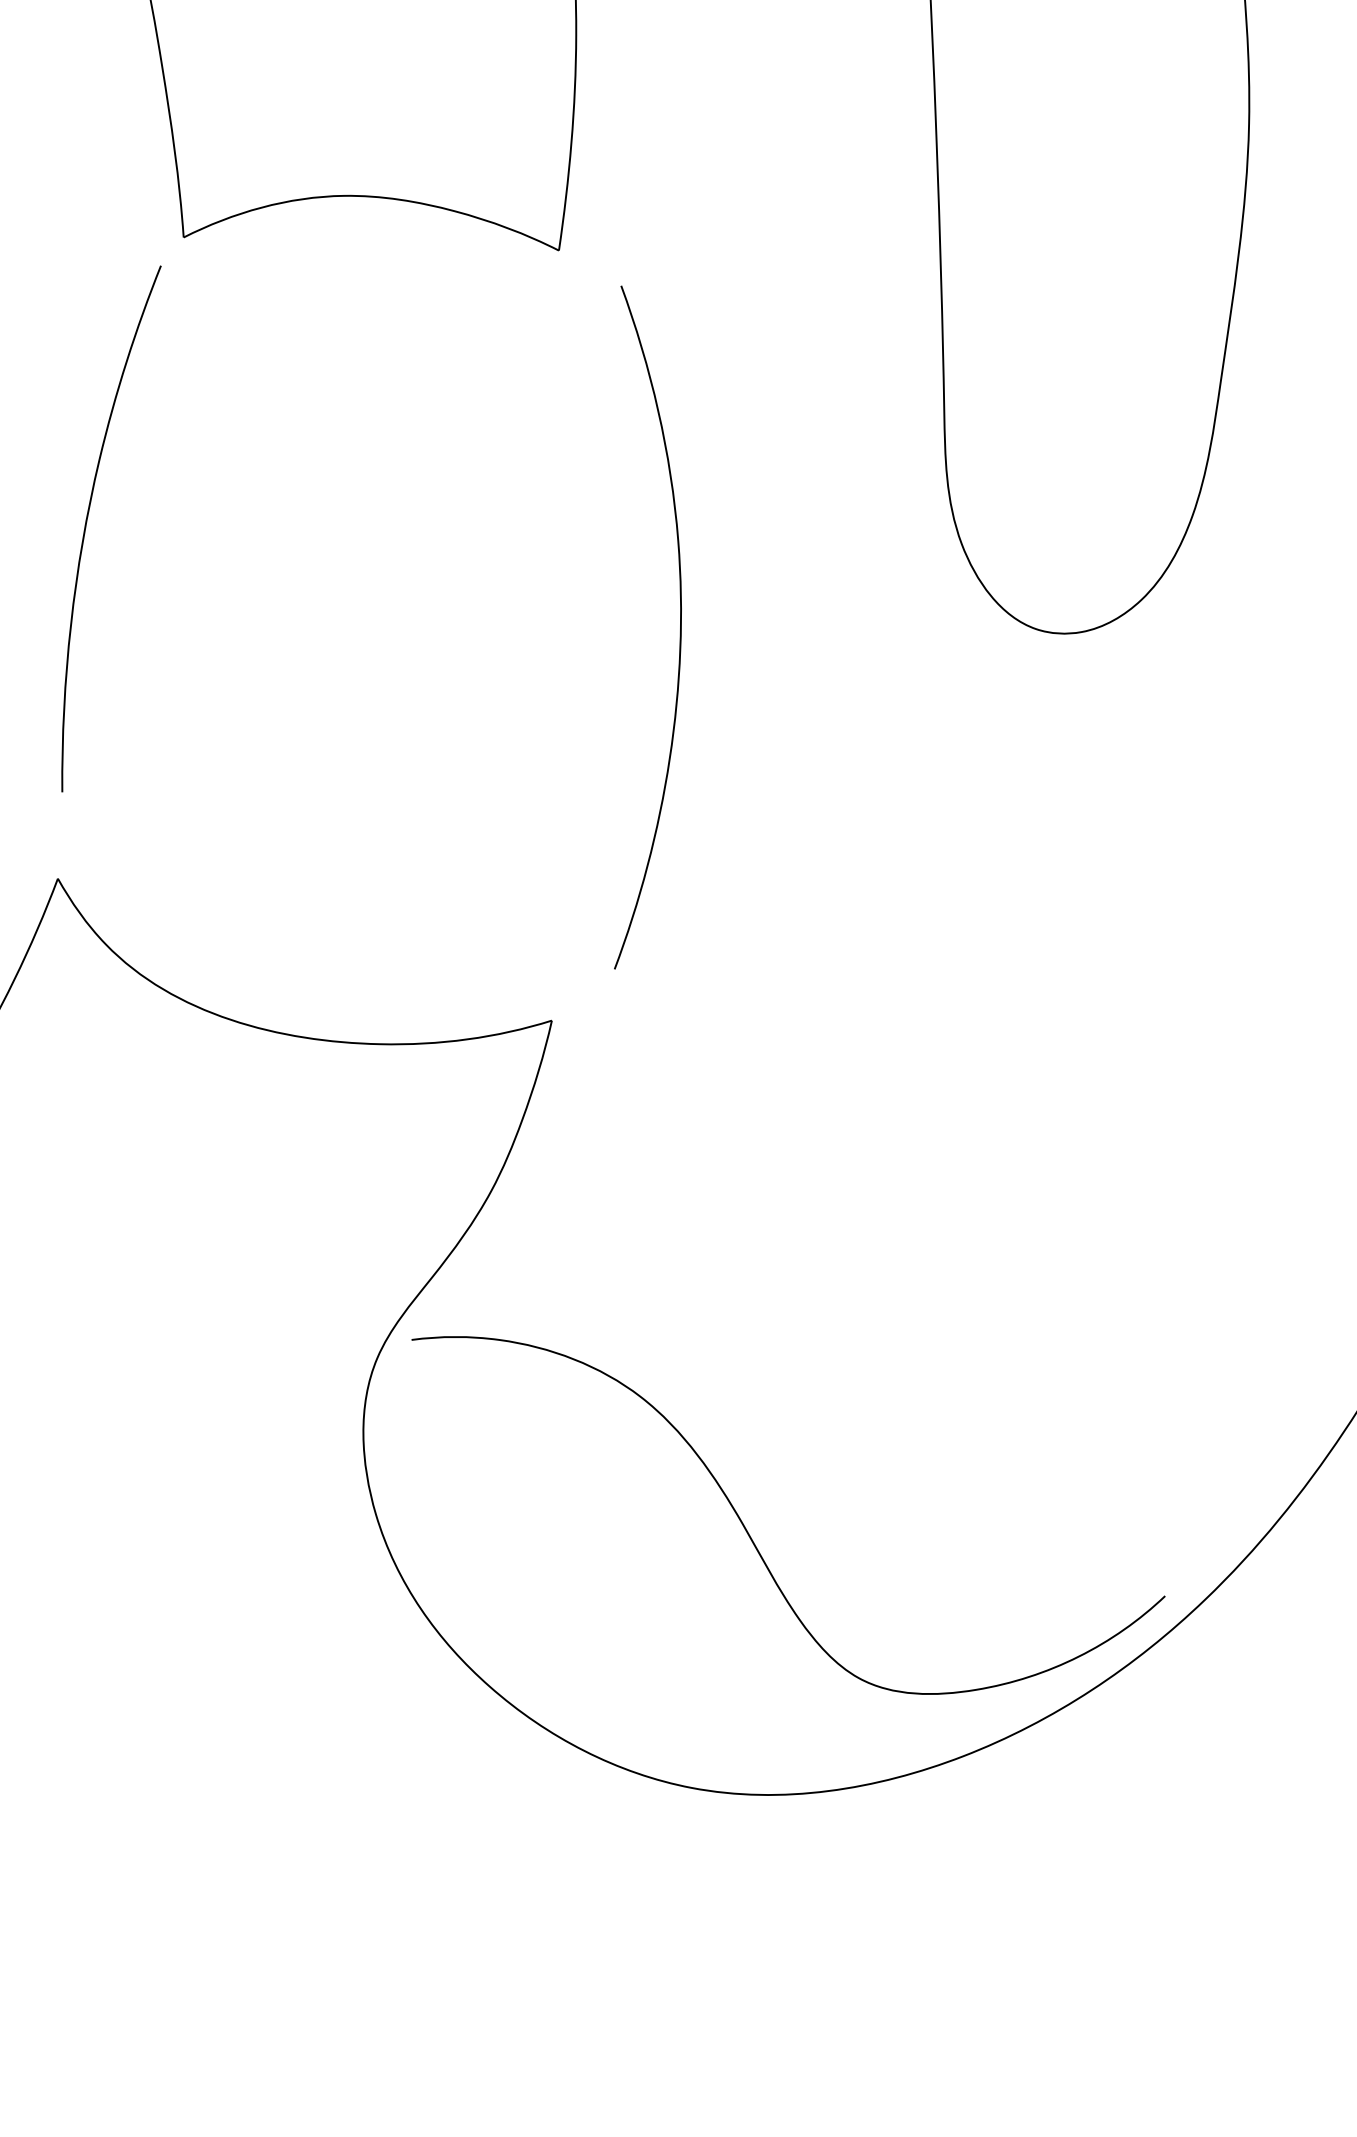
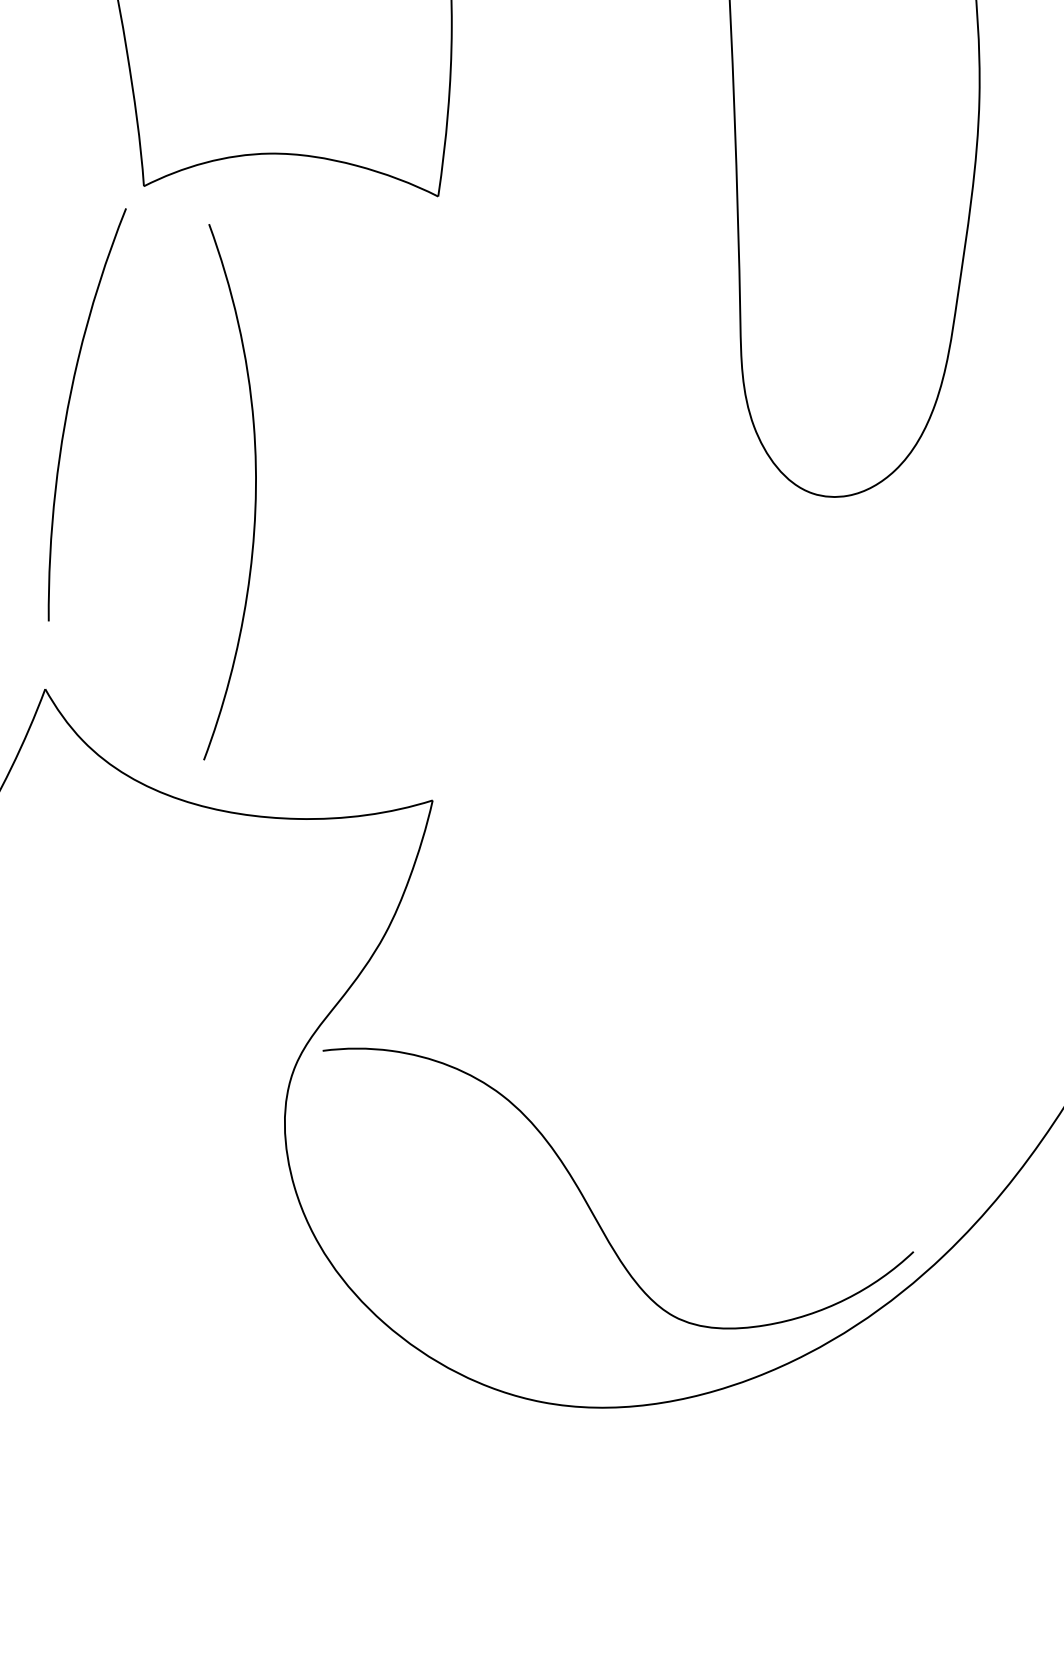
curve: (679, 634) -> (254, 497), moved

